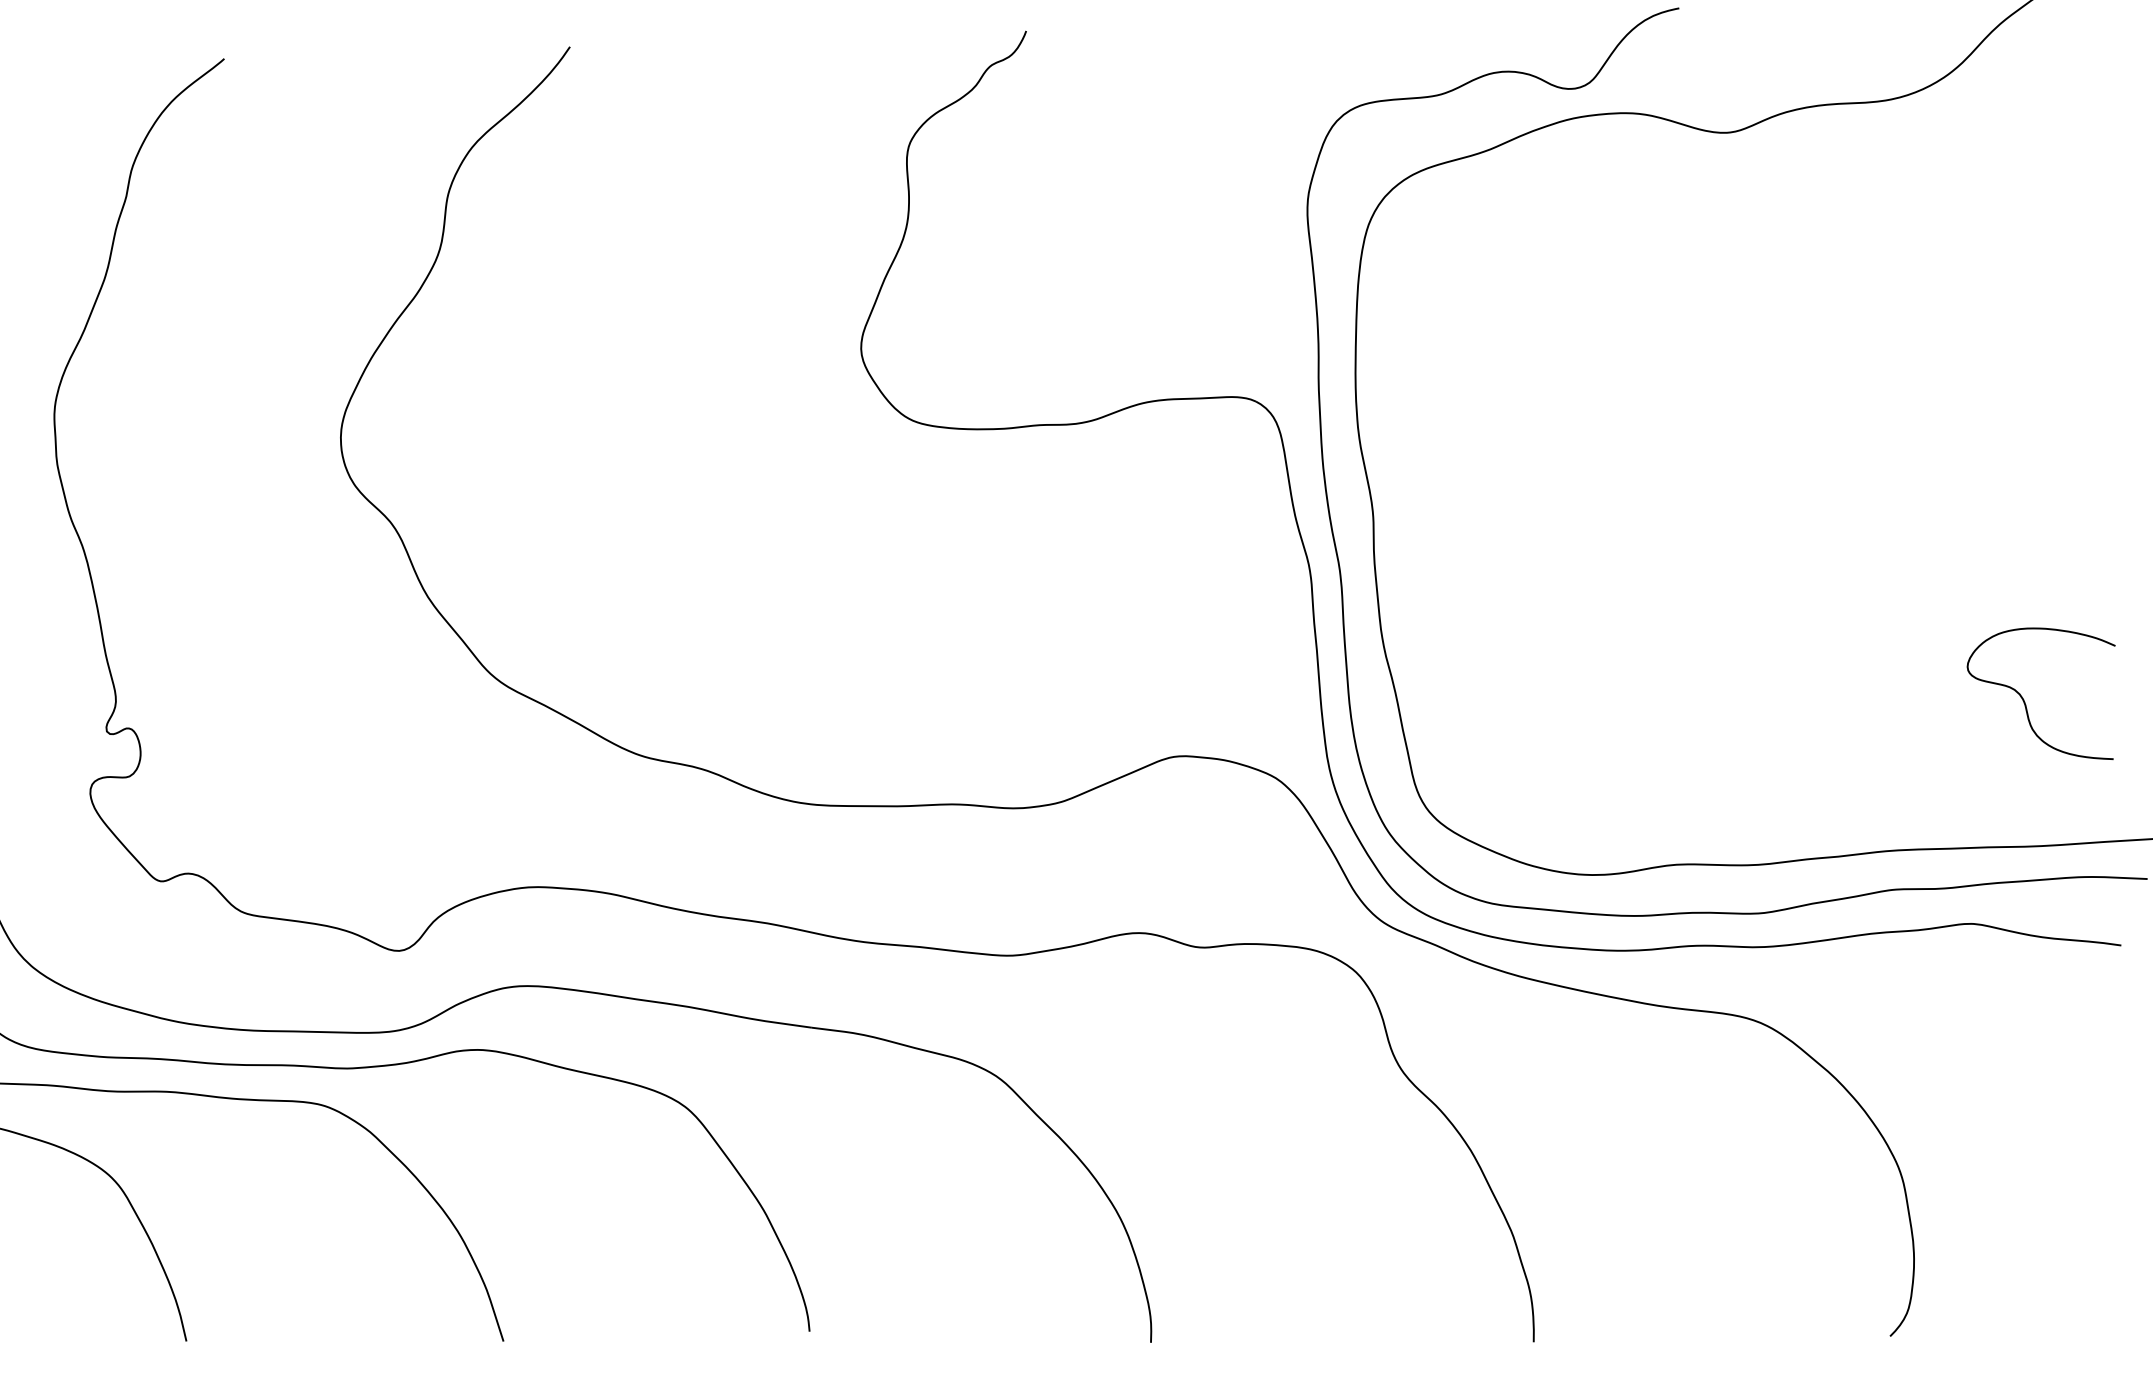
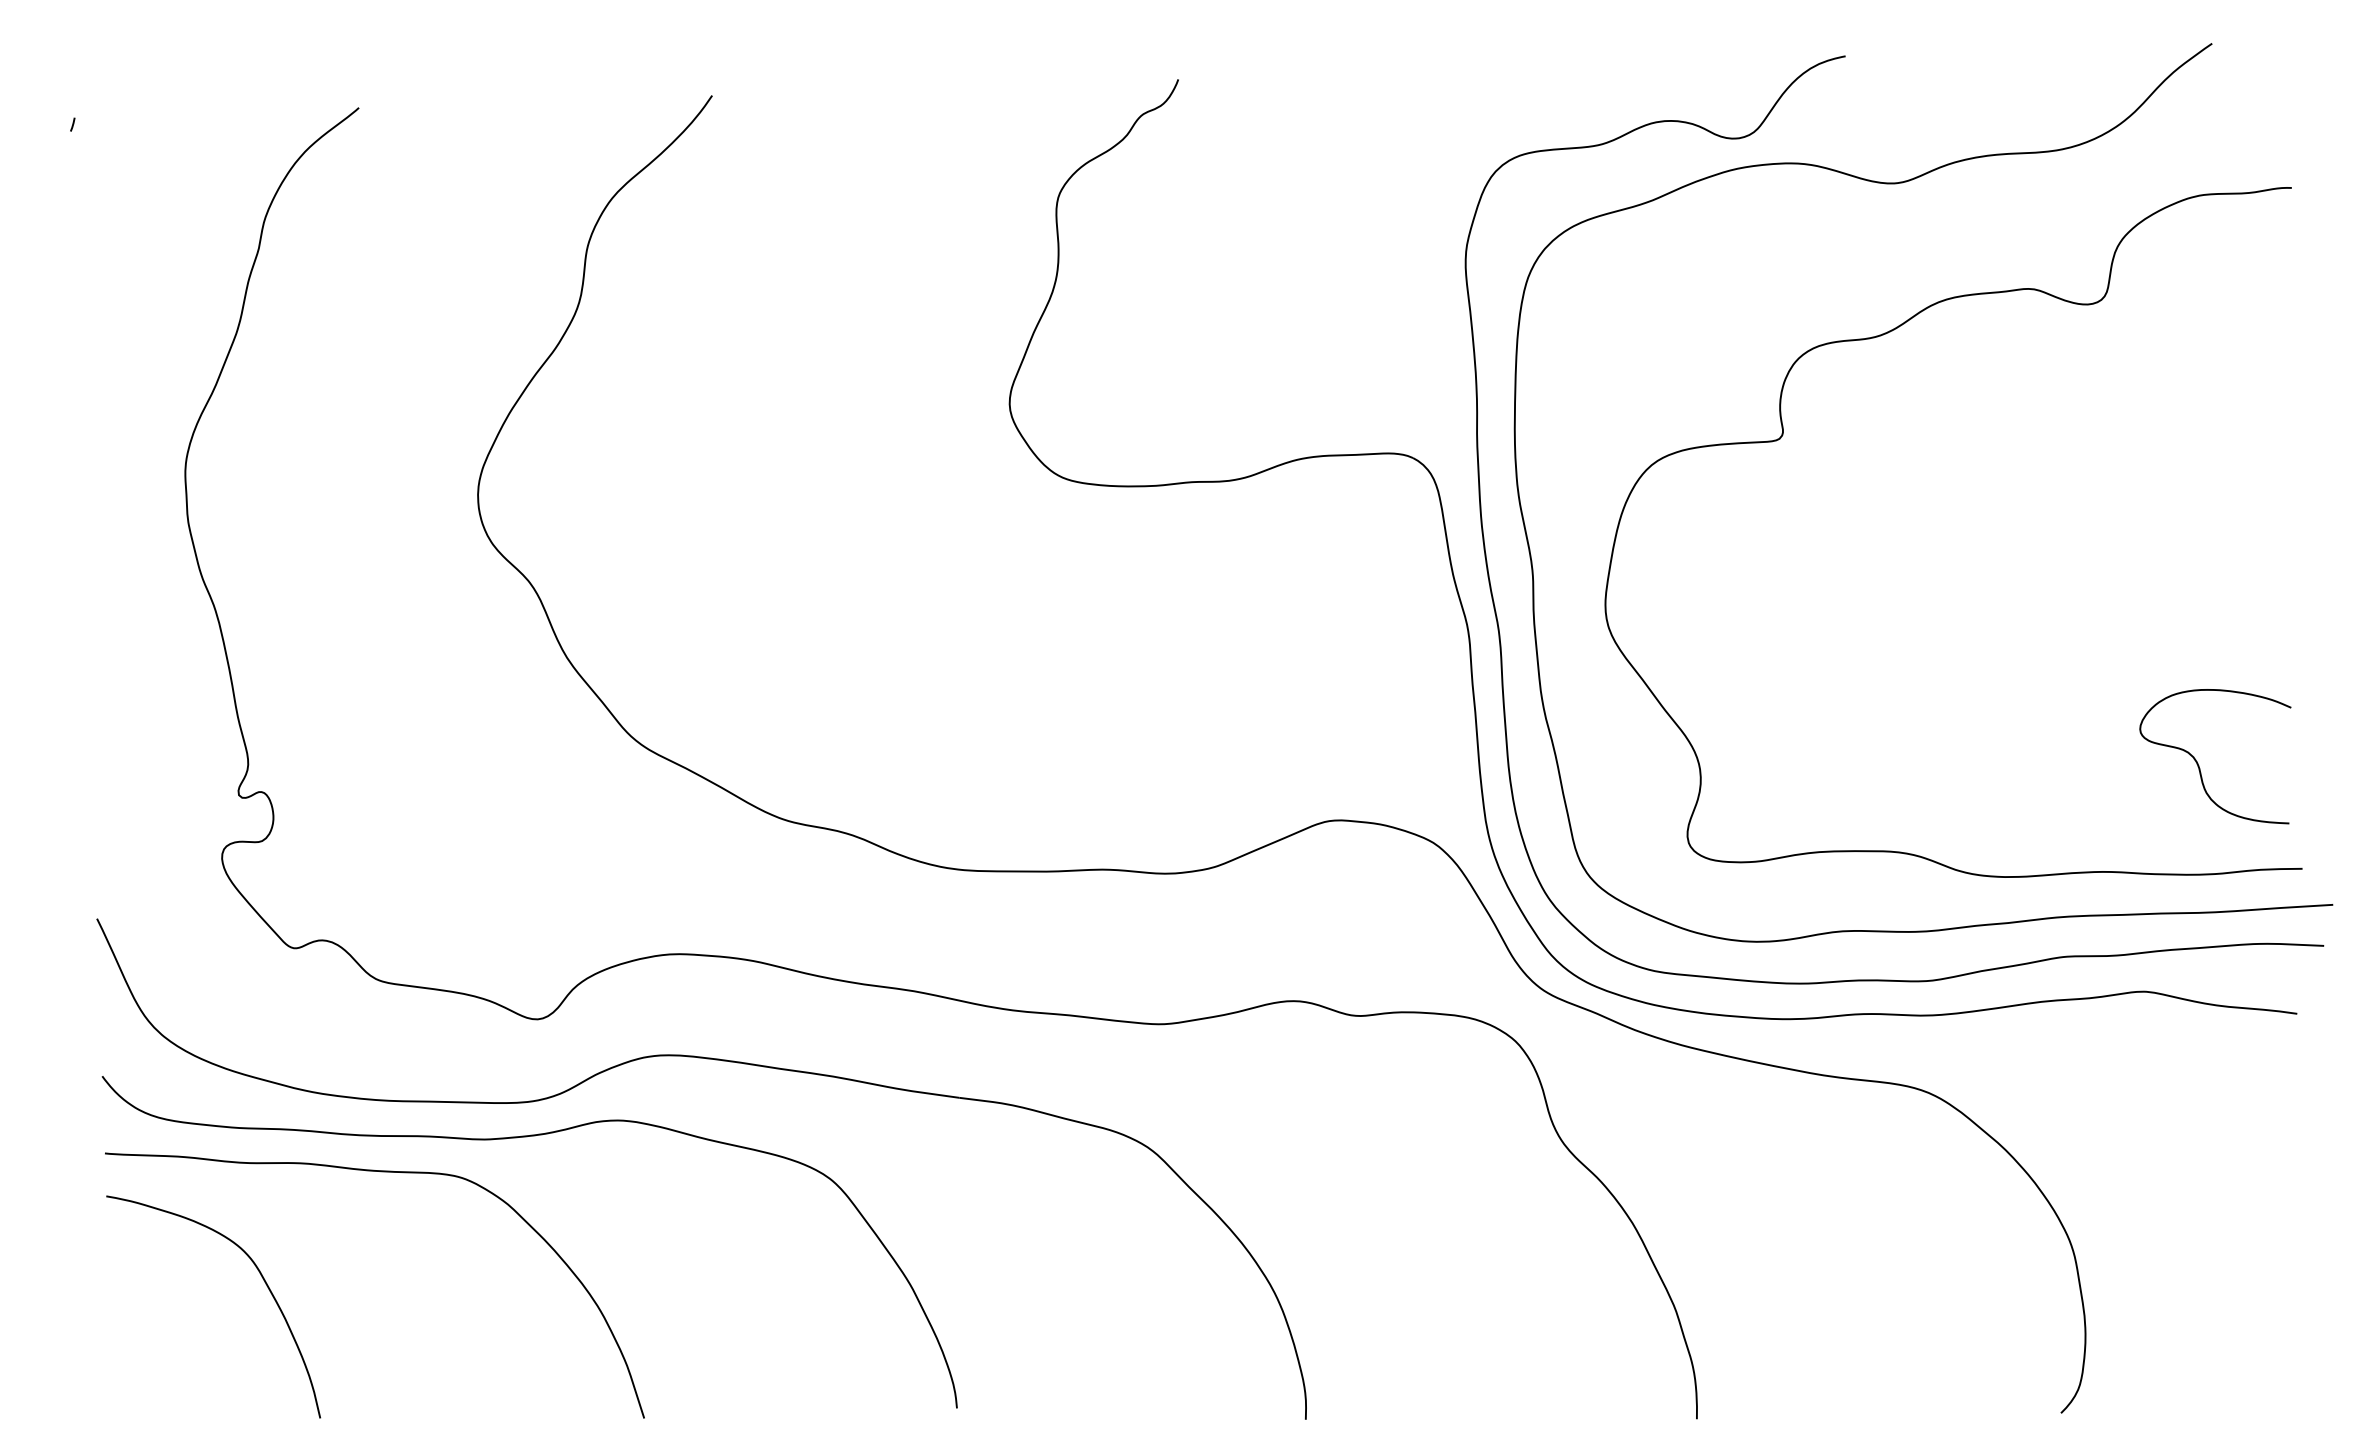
curve: (1618, 379) -> (1783, 435), added

